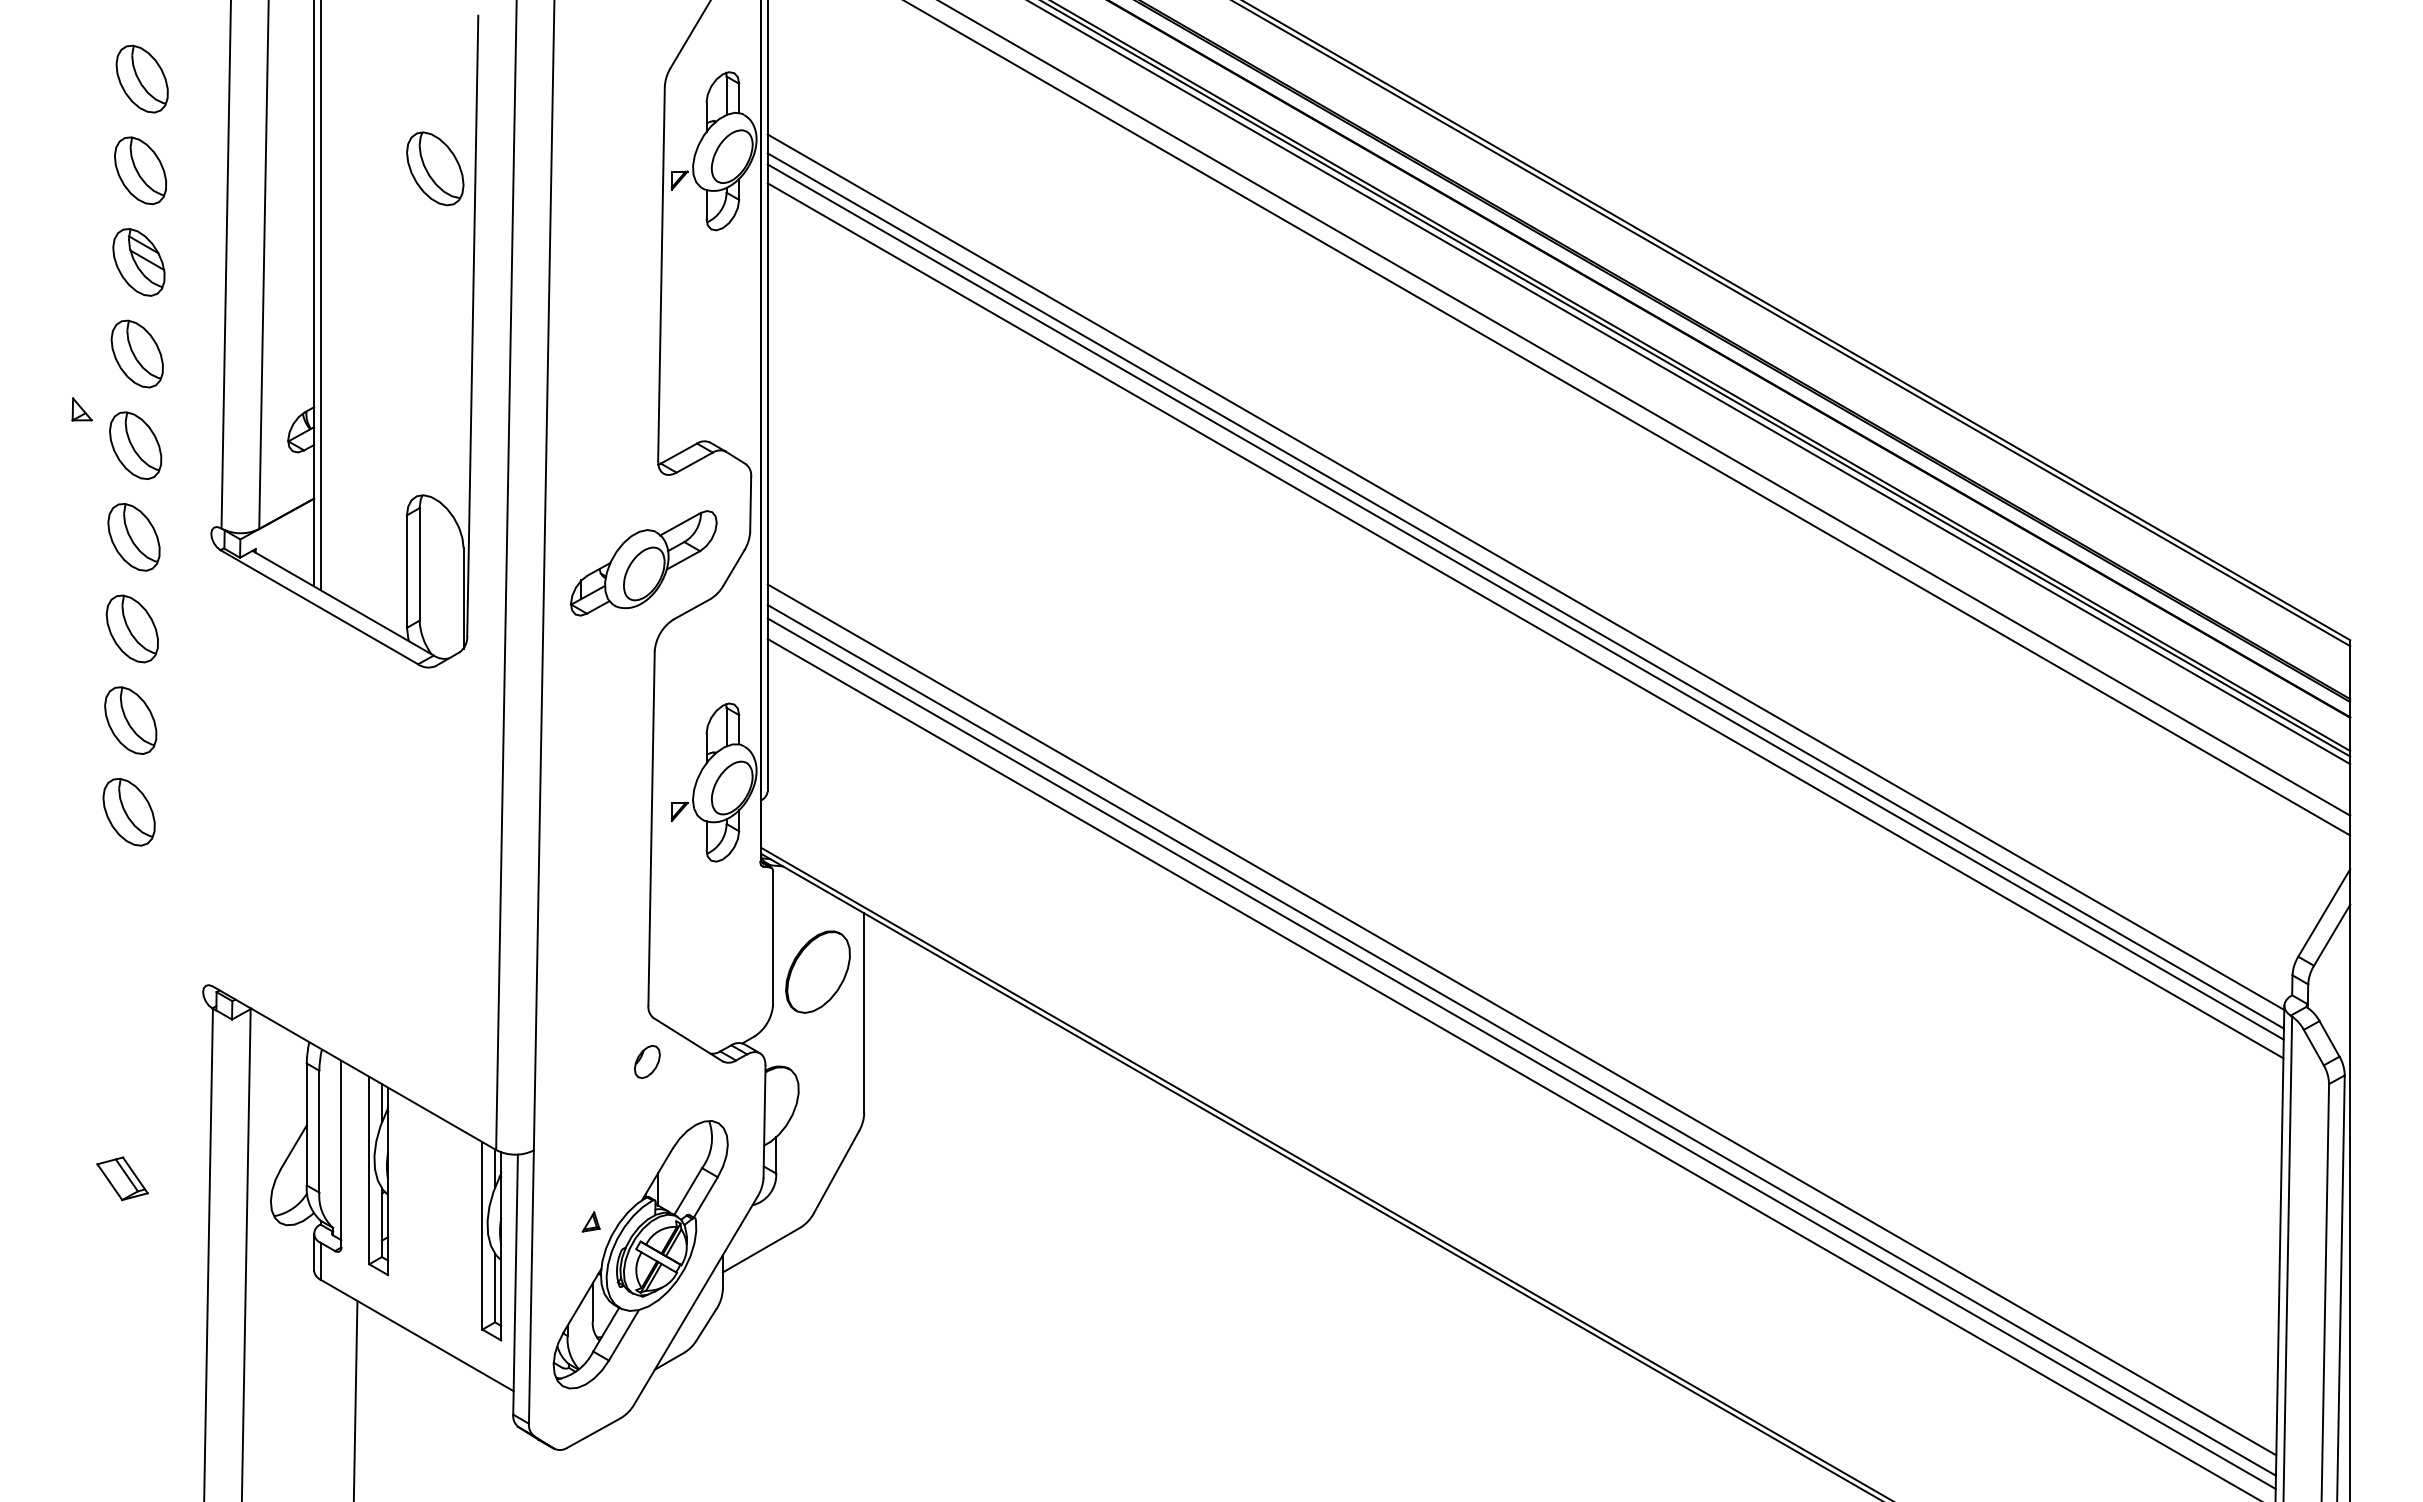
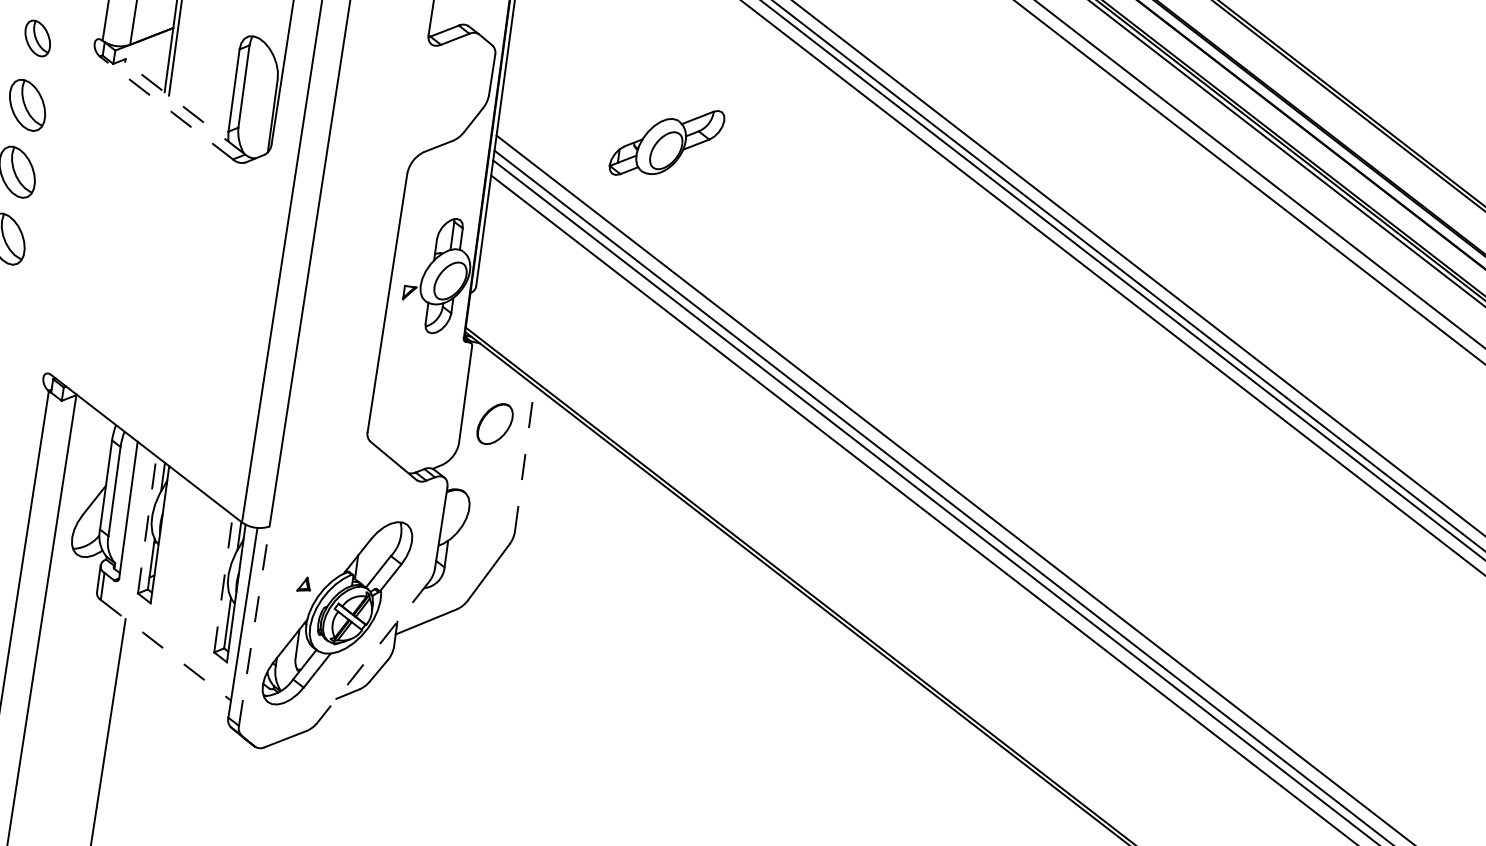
part: (133, 537) -> (37, 38), size x0.7
part: (643, 563) -> (666, 143), moved
line: (343, 603) -> (184, 107), solid -> dashed
line: (318, 606) -> (165, 107), solid -> dashed
part: (817, 971) -> (494, 423), size x0.7
line: (864, 1012) -> (525, 458), solid -> dashed
part: (647, 1061) -> (361, 472), removed
line: (369, 1170) -> (147, 524), solid -> dashed
line: (482, 1235) -> (223, 583), solid -> dashed
line: (531, 1287) -> (254, 626), solid -> dashed
line: (696, 1300) -> (373, 652), solid -> dashed
line: (417, 1335) -> (166, 650), solid -> dashed

